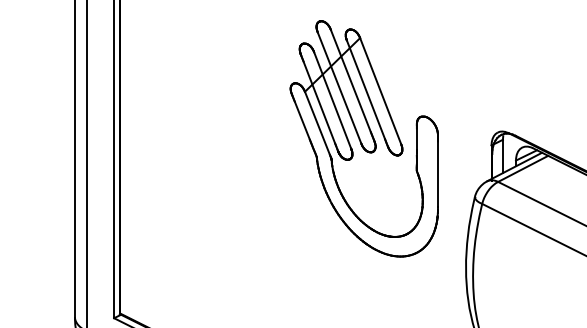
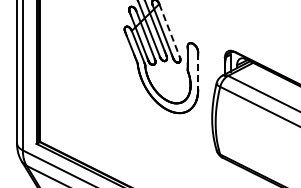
line: (380, 92) -> (169, 31), solid -> dashed
line: (438, 171) -> (198, 70), solid -> dashed

